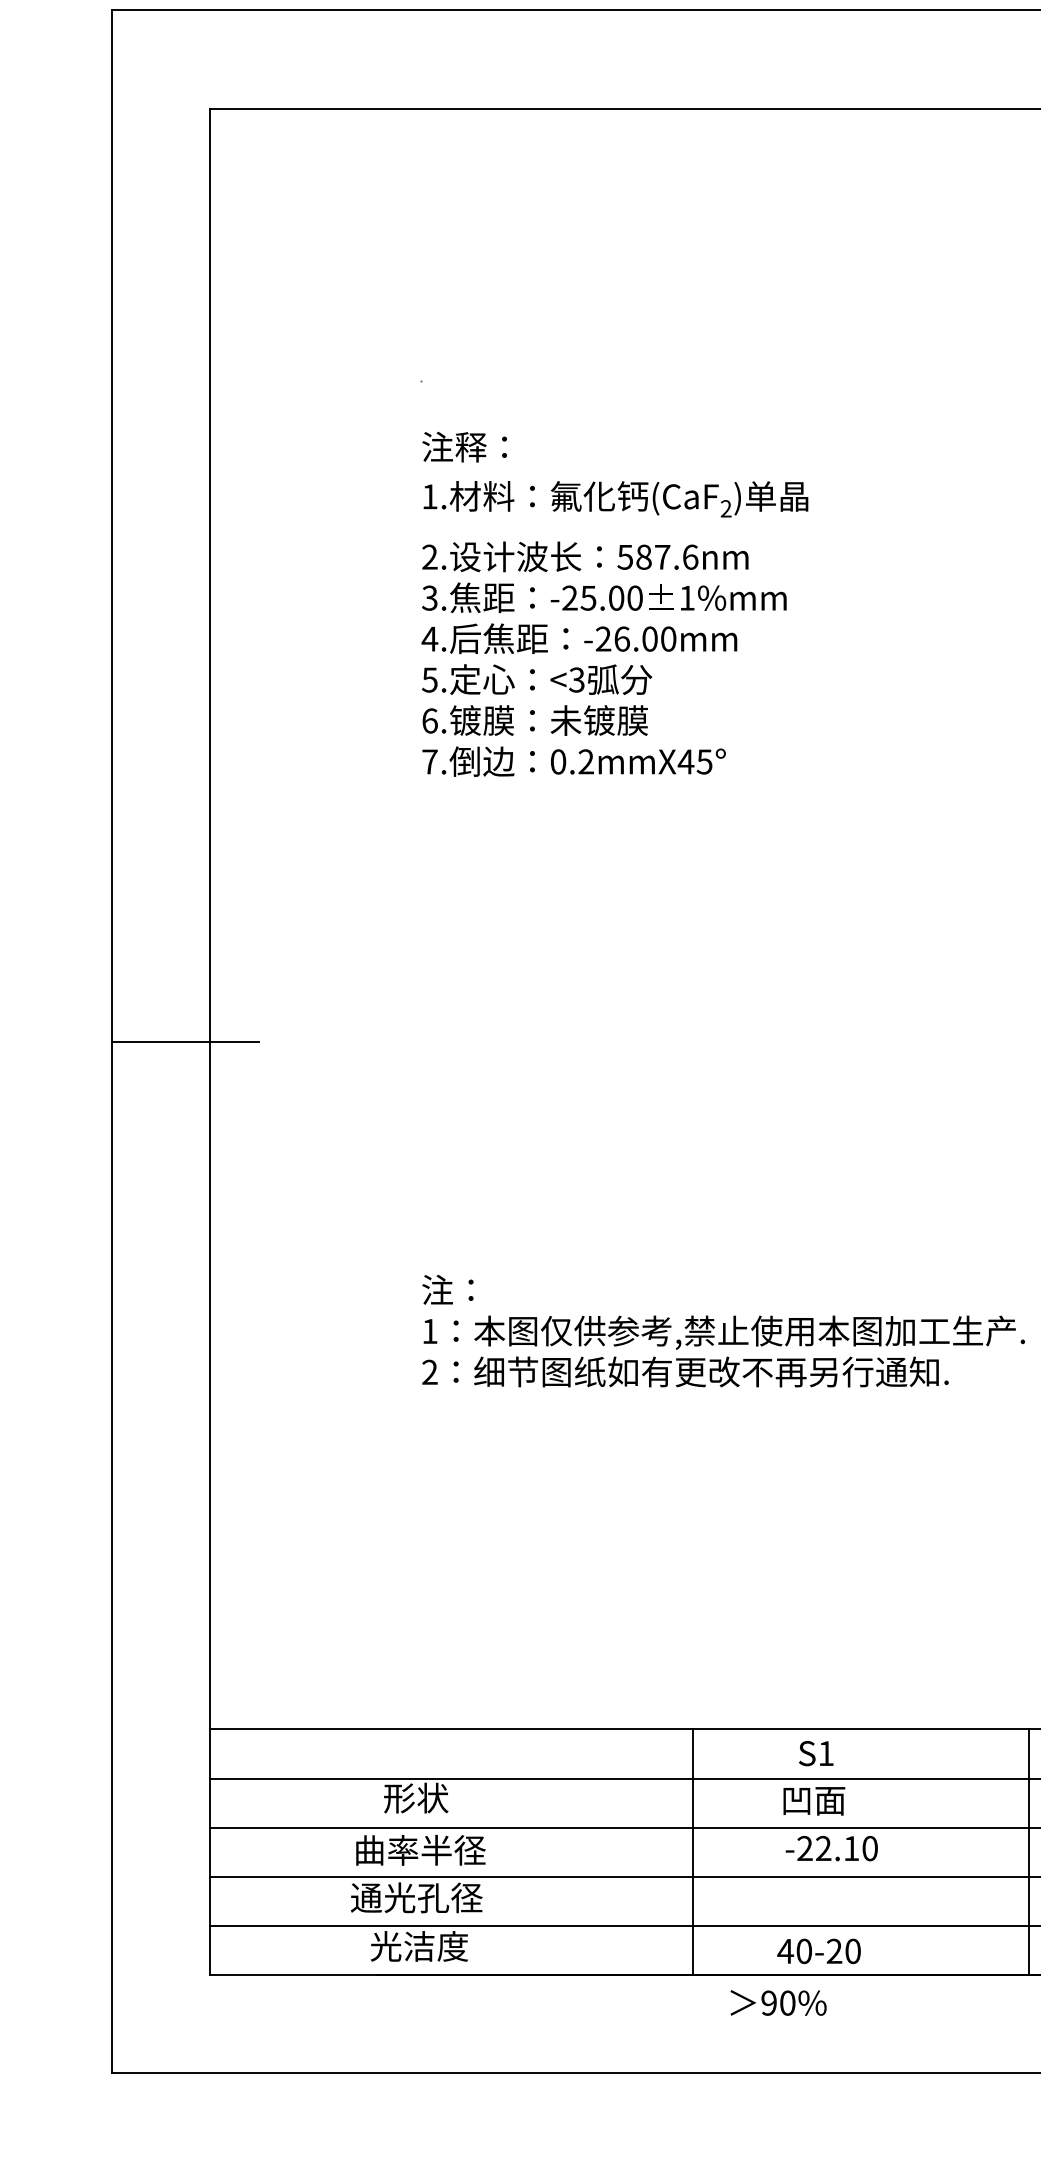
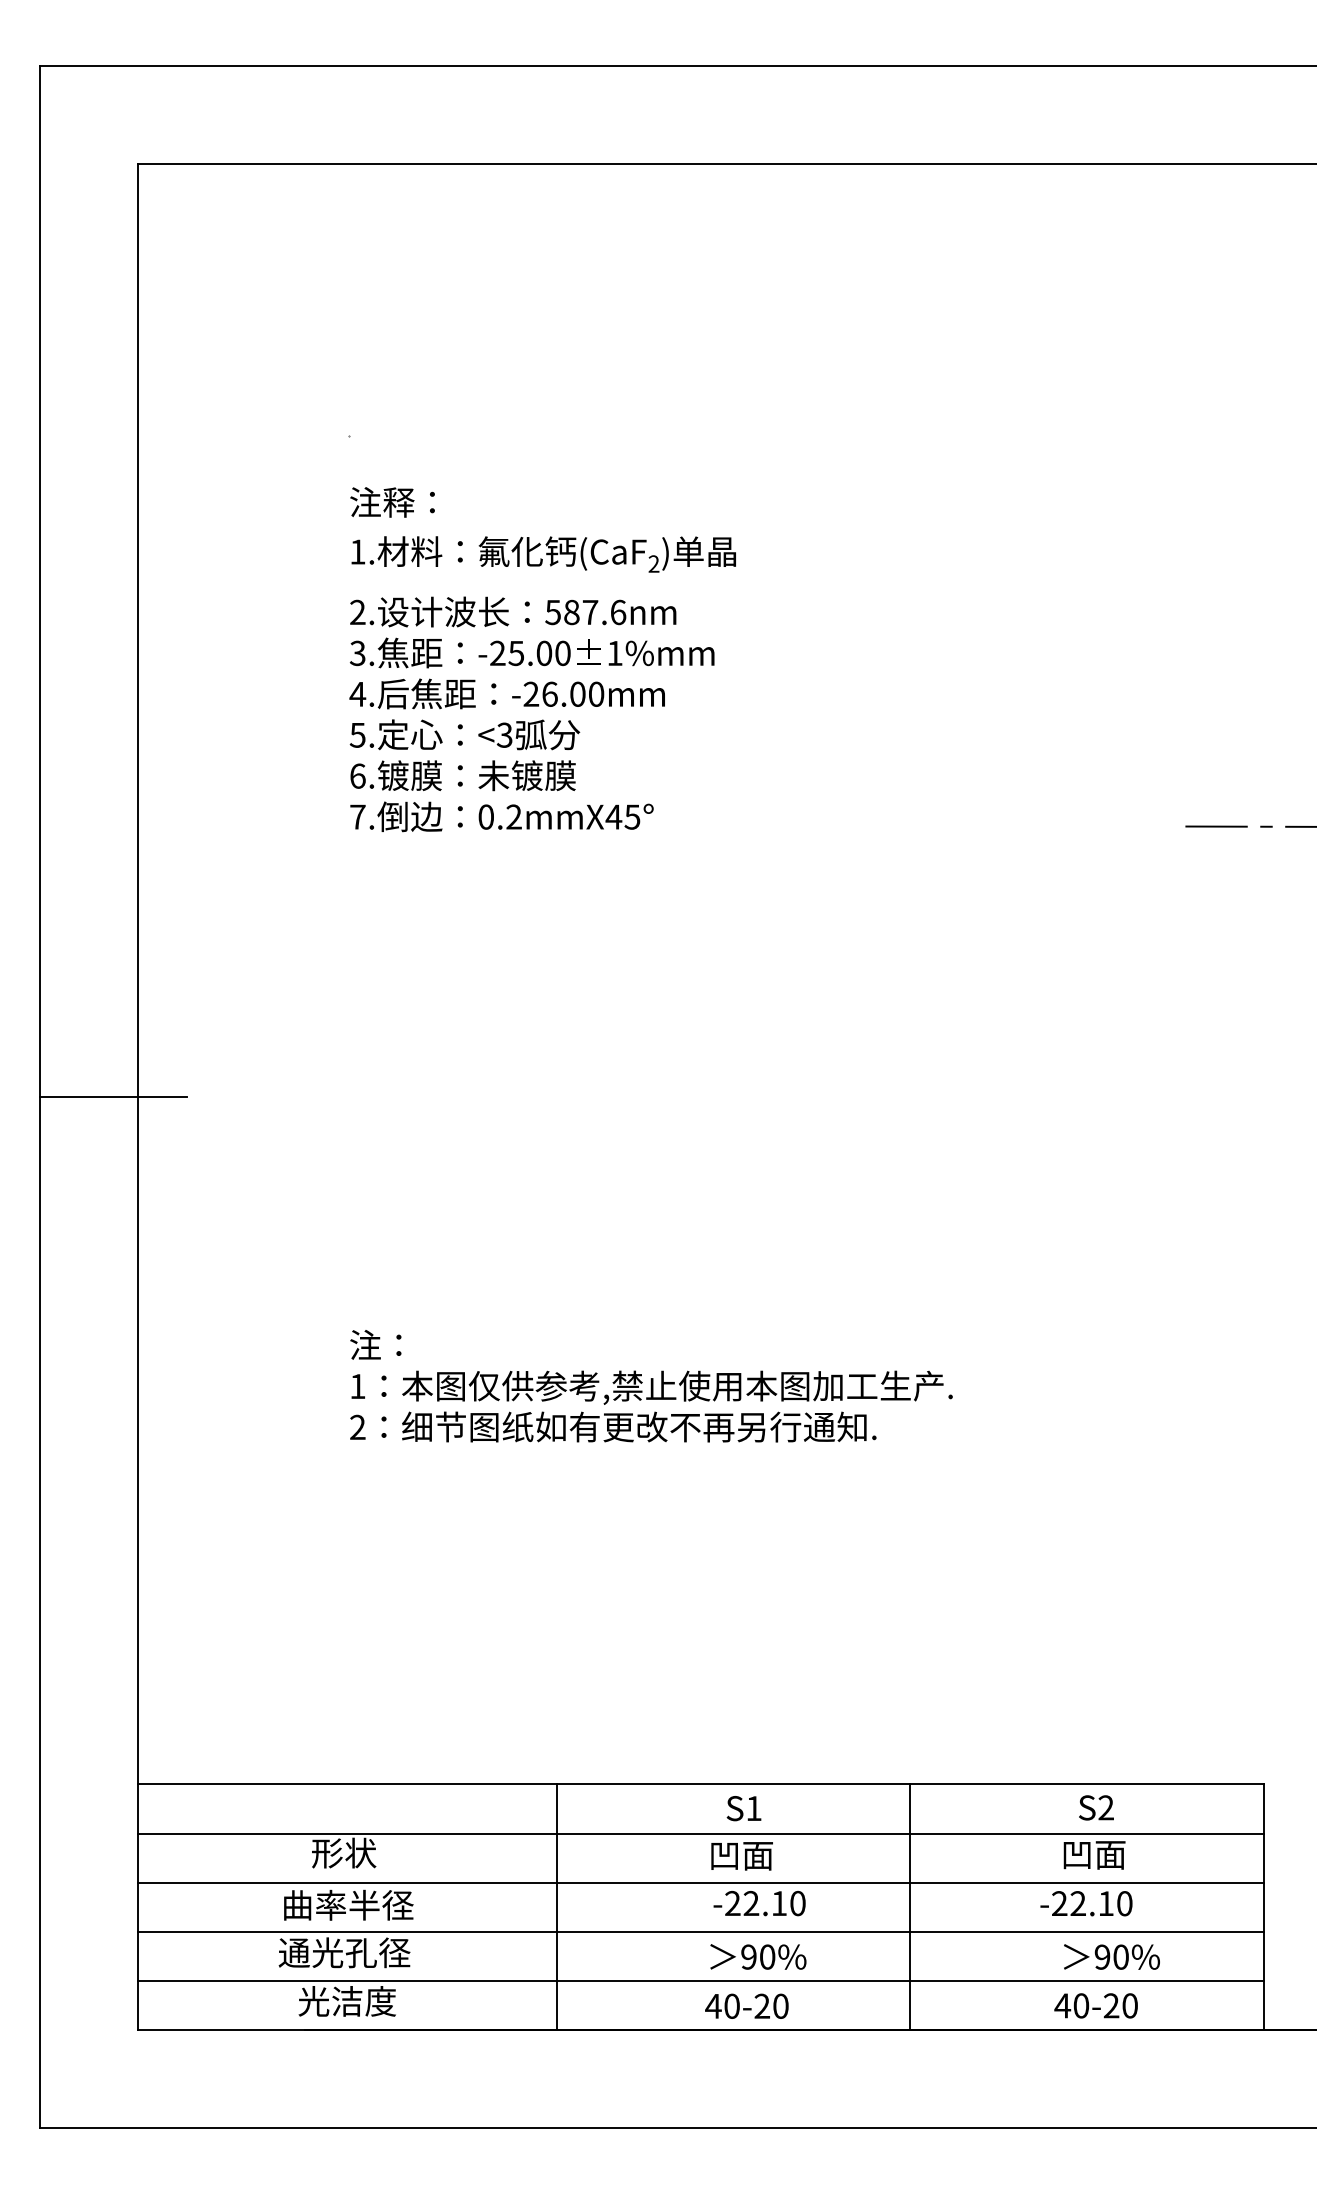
line: (692, 1851) -> (556, 1906), moved
line: (1028, 1851) -> (910, 1906), moved
text: (778, 2002) -> (758, 1956), moved

